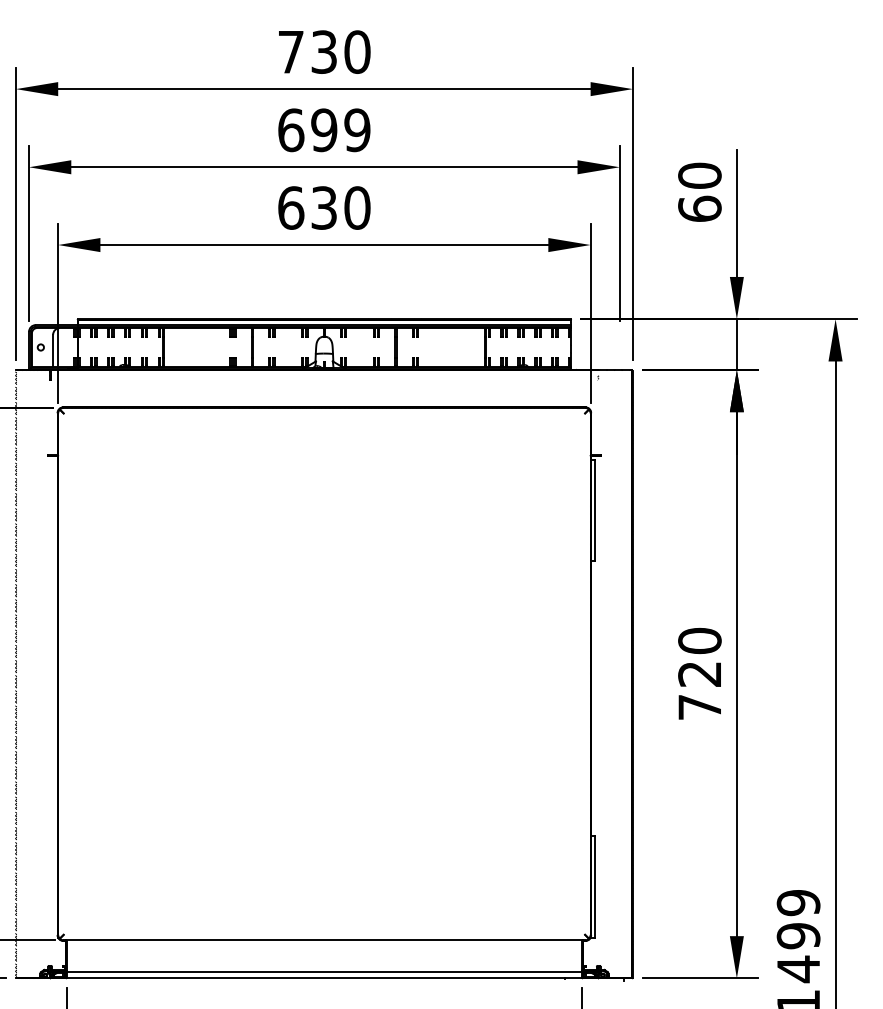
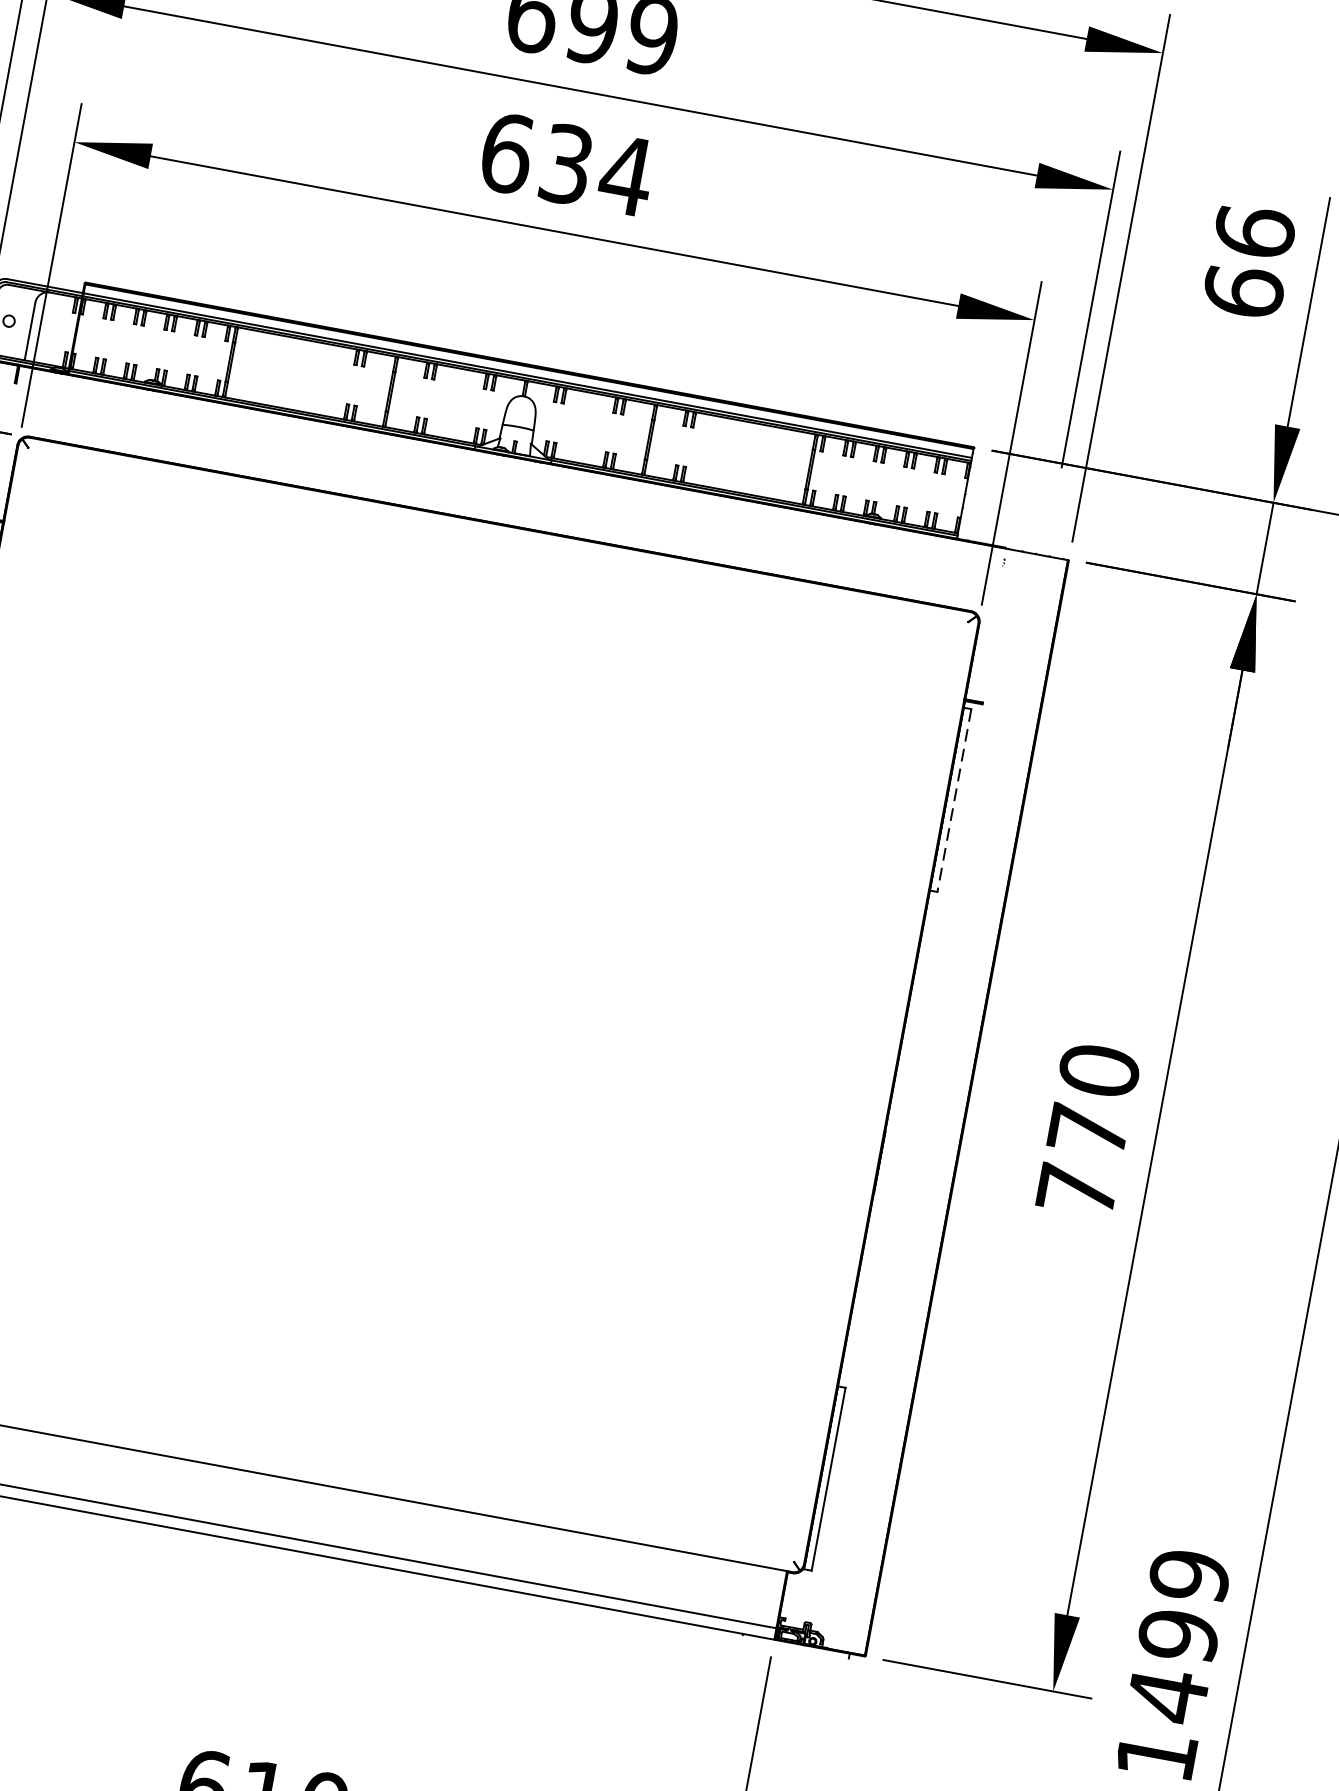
text: (699, 175) -> (1254, 231), 60 -> 66
text: (357, 207) -> (626, 174), 630 -> 634
line: (595, 510) -> (954, 800), solid -> dashed
text: (699, 674) -> (1087, 1130), 720 -> 770

